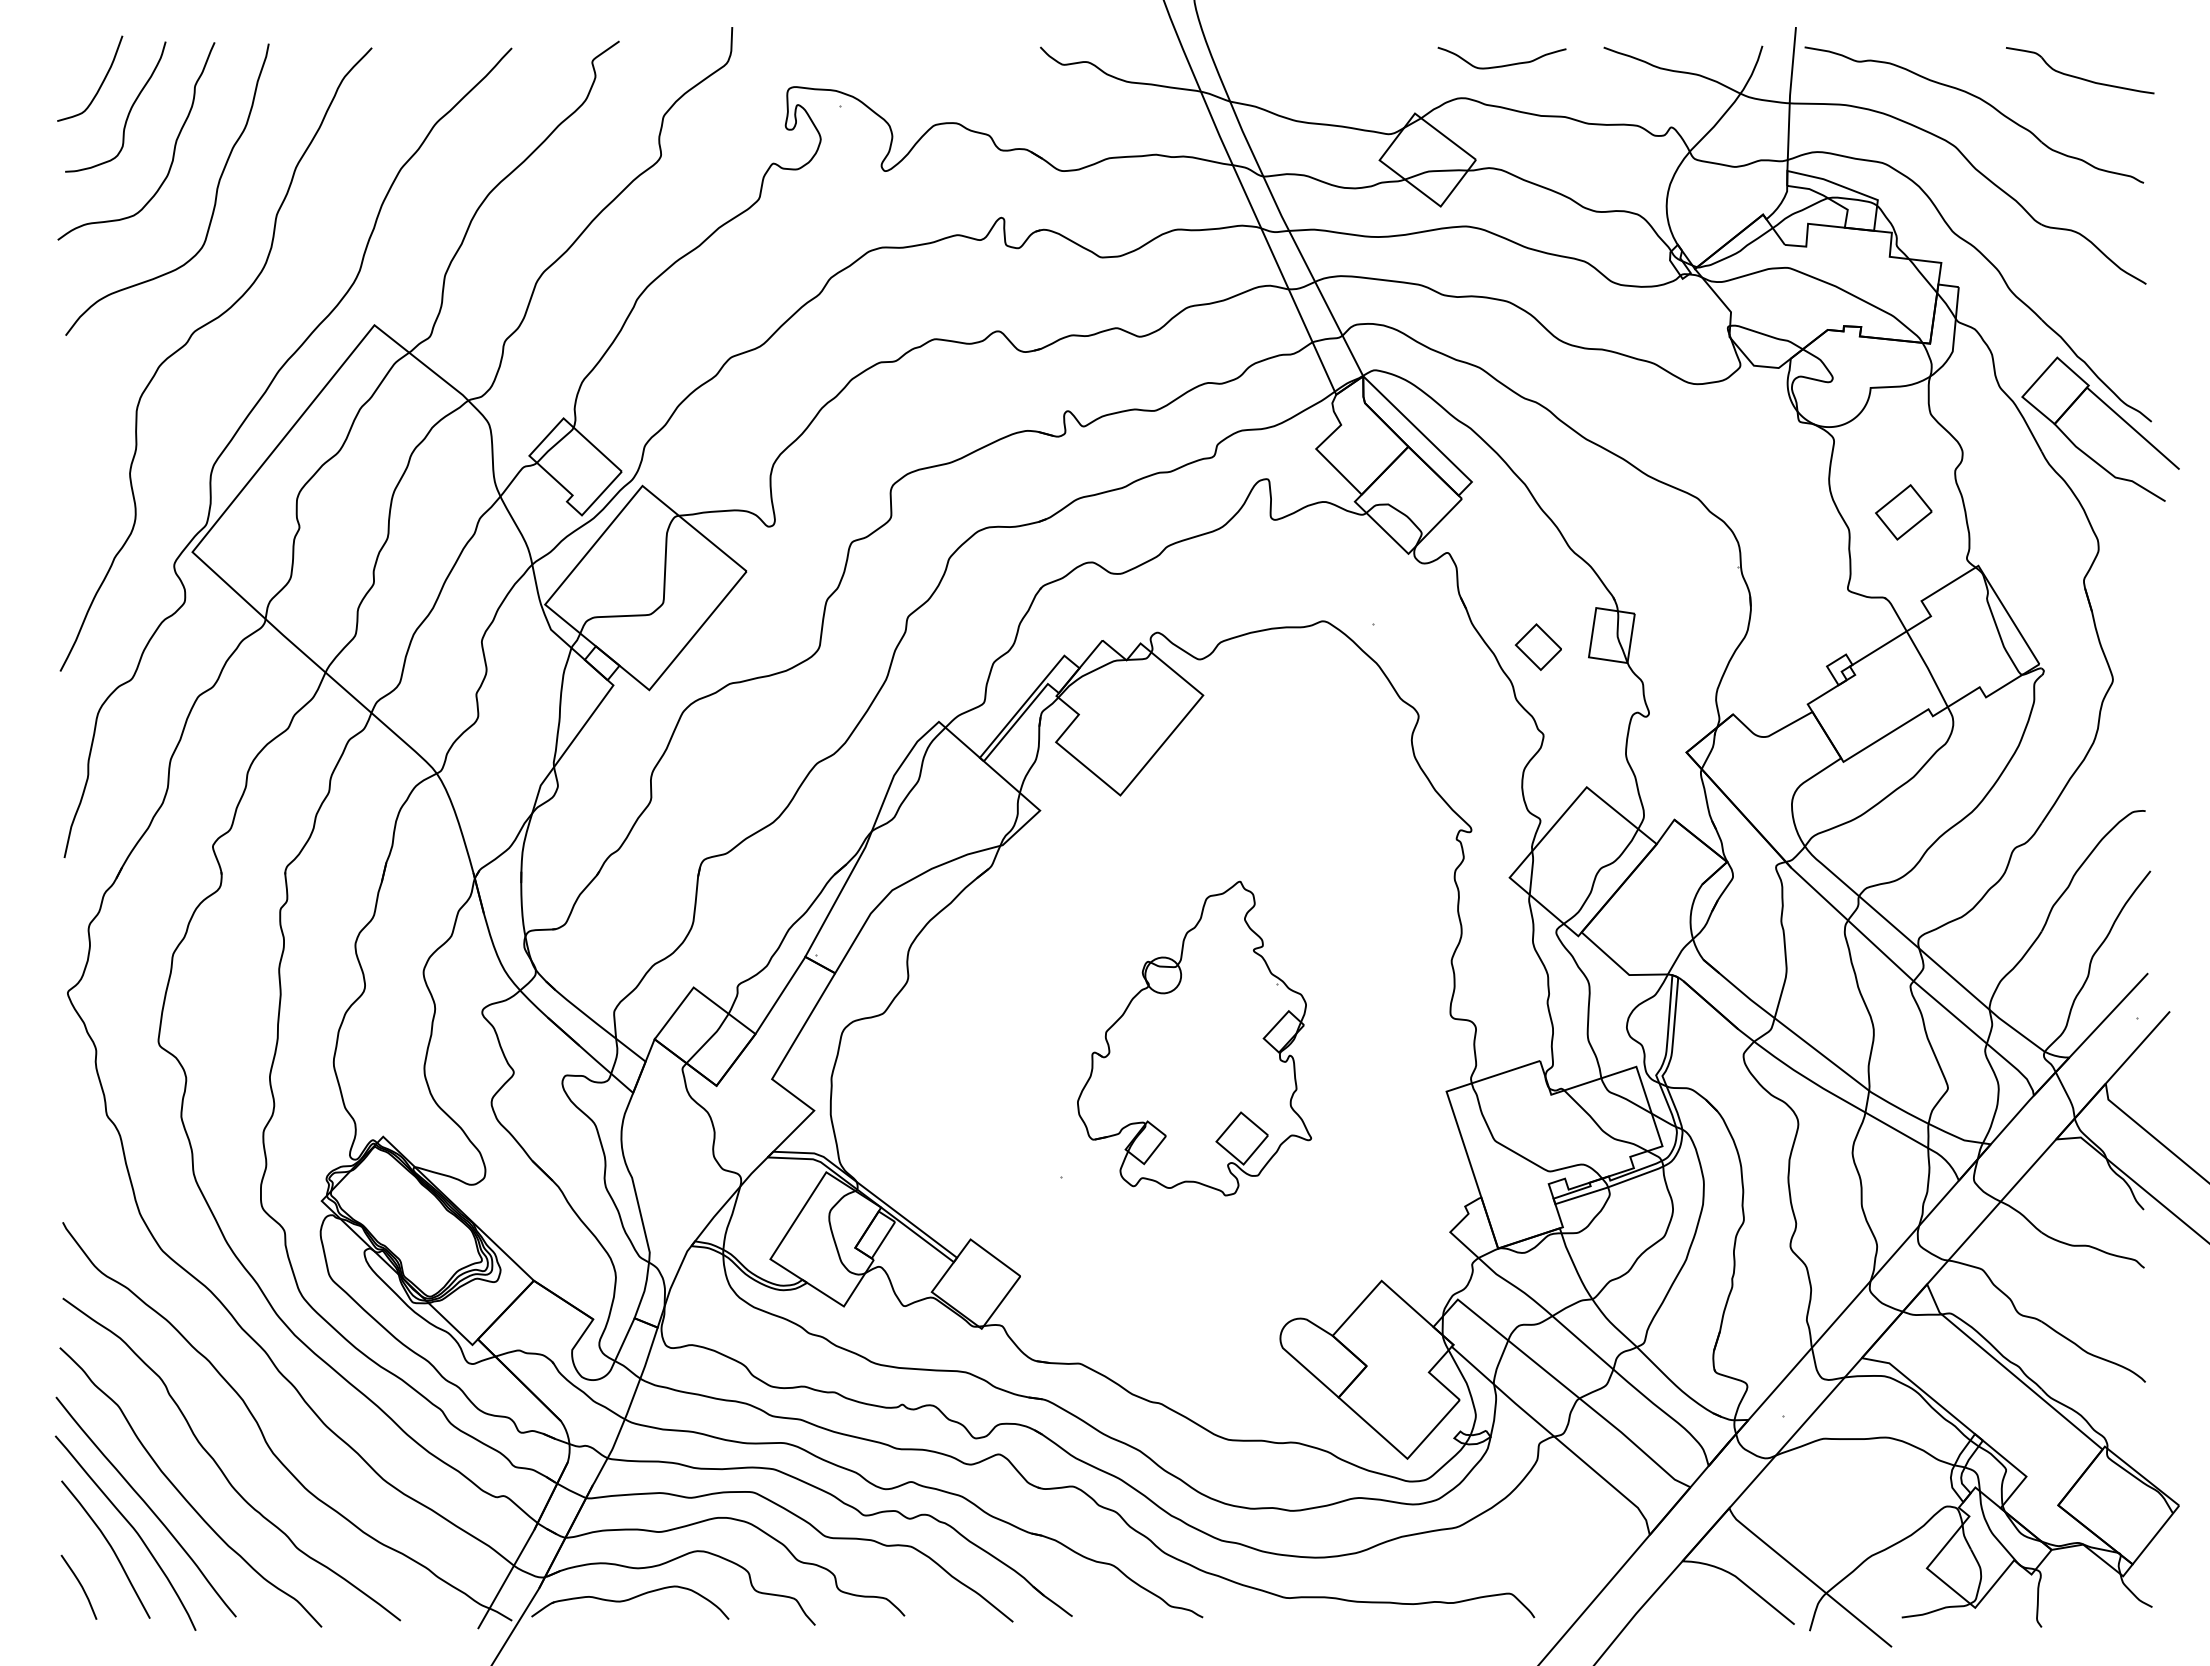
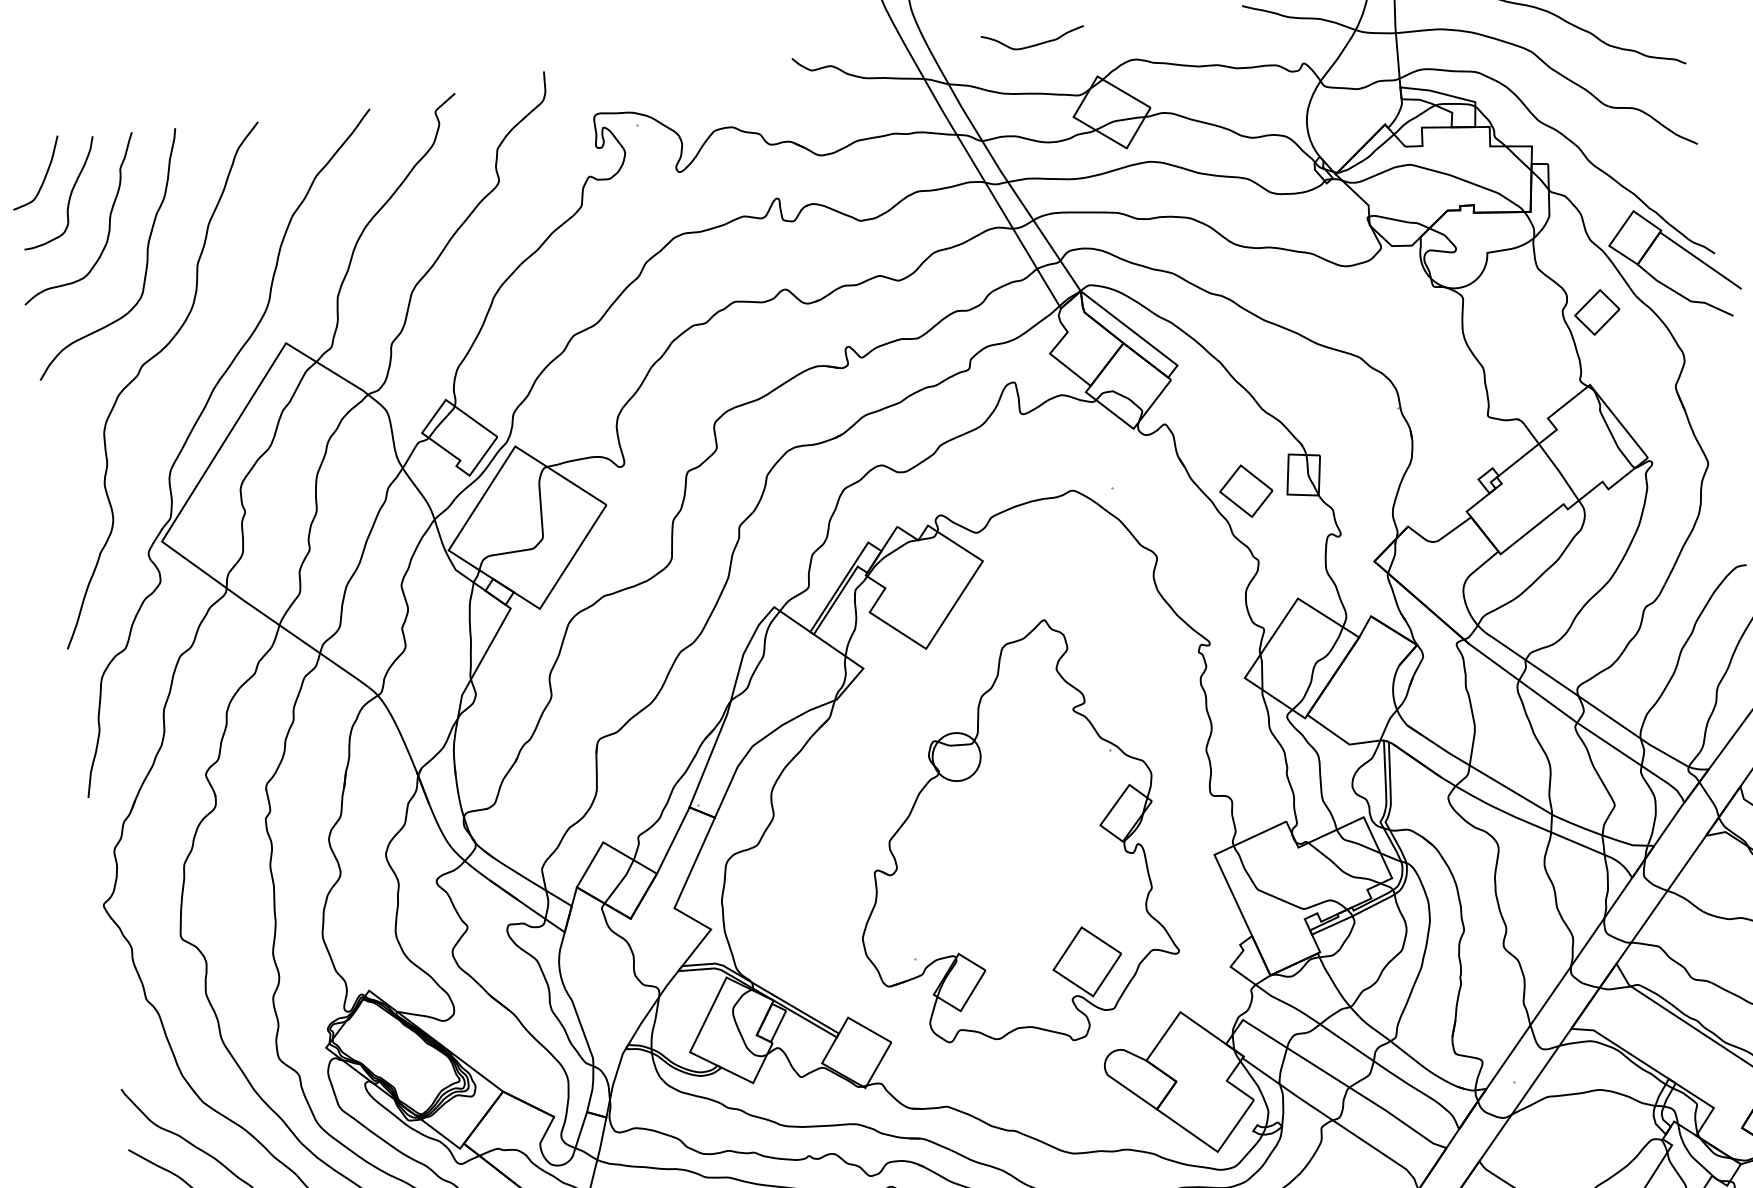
curve: (1501, 65) -> (1033, 45), moved
part: (1903, 512) -> (1596, 312), moved
part: (1538, 646) -> (1246, 490), size x1.43
part: (1194, 1038) -> (1008, 836), size x1.67

